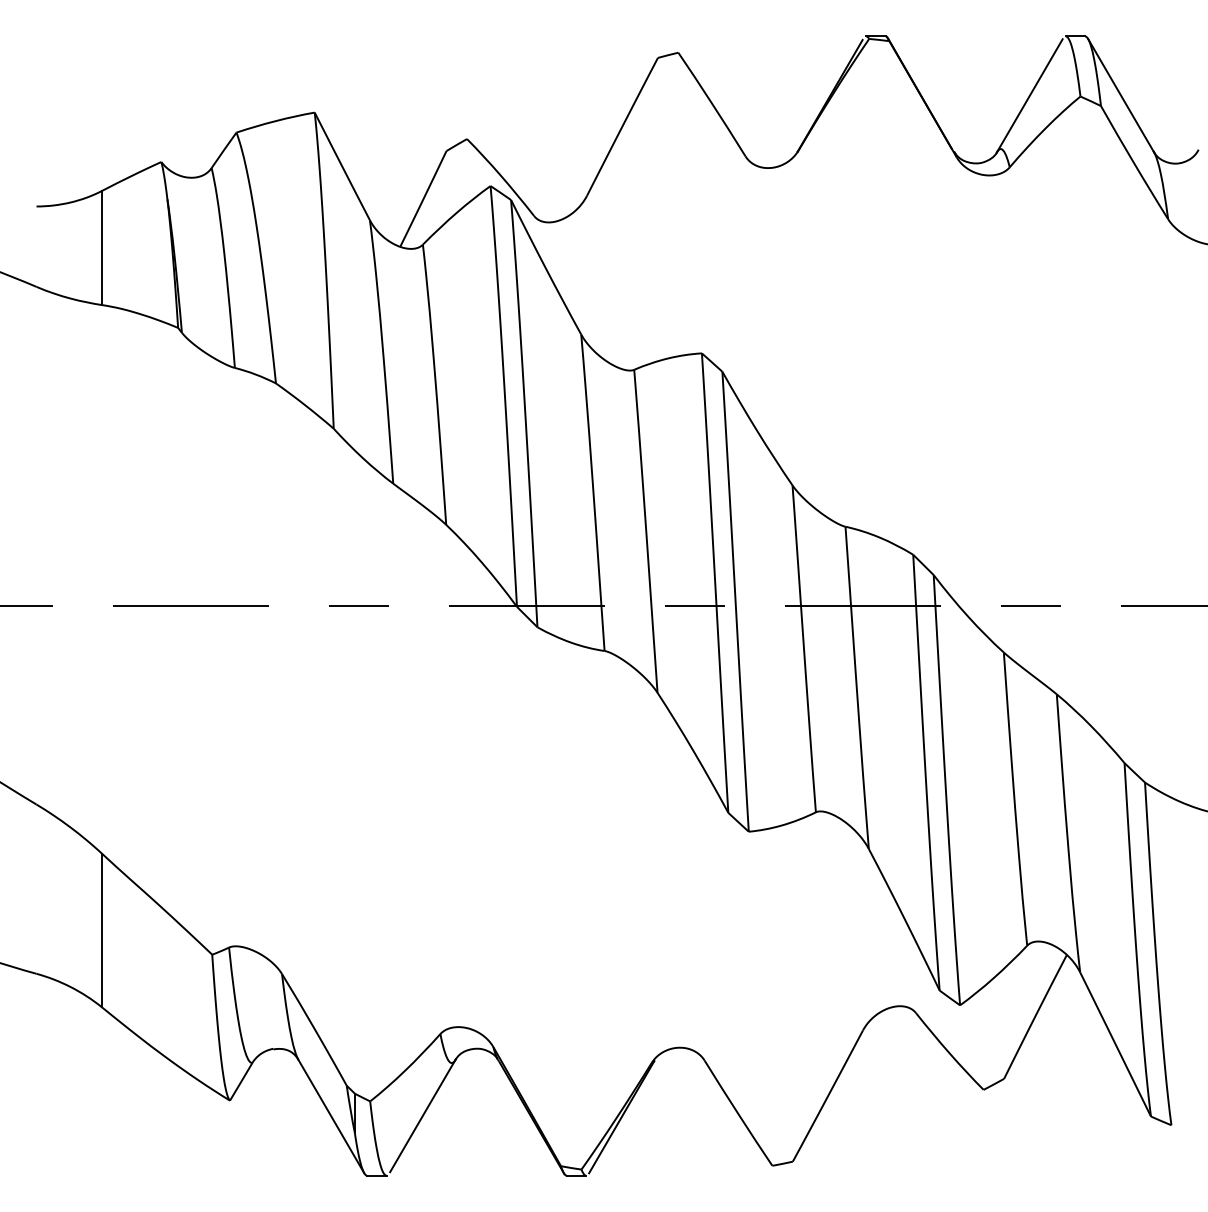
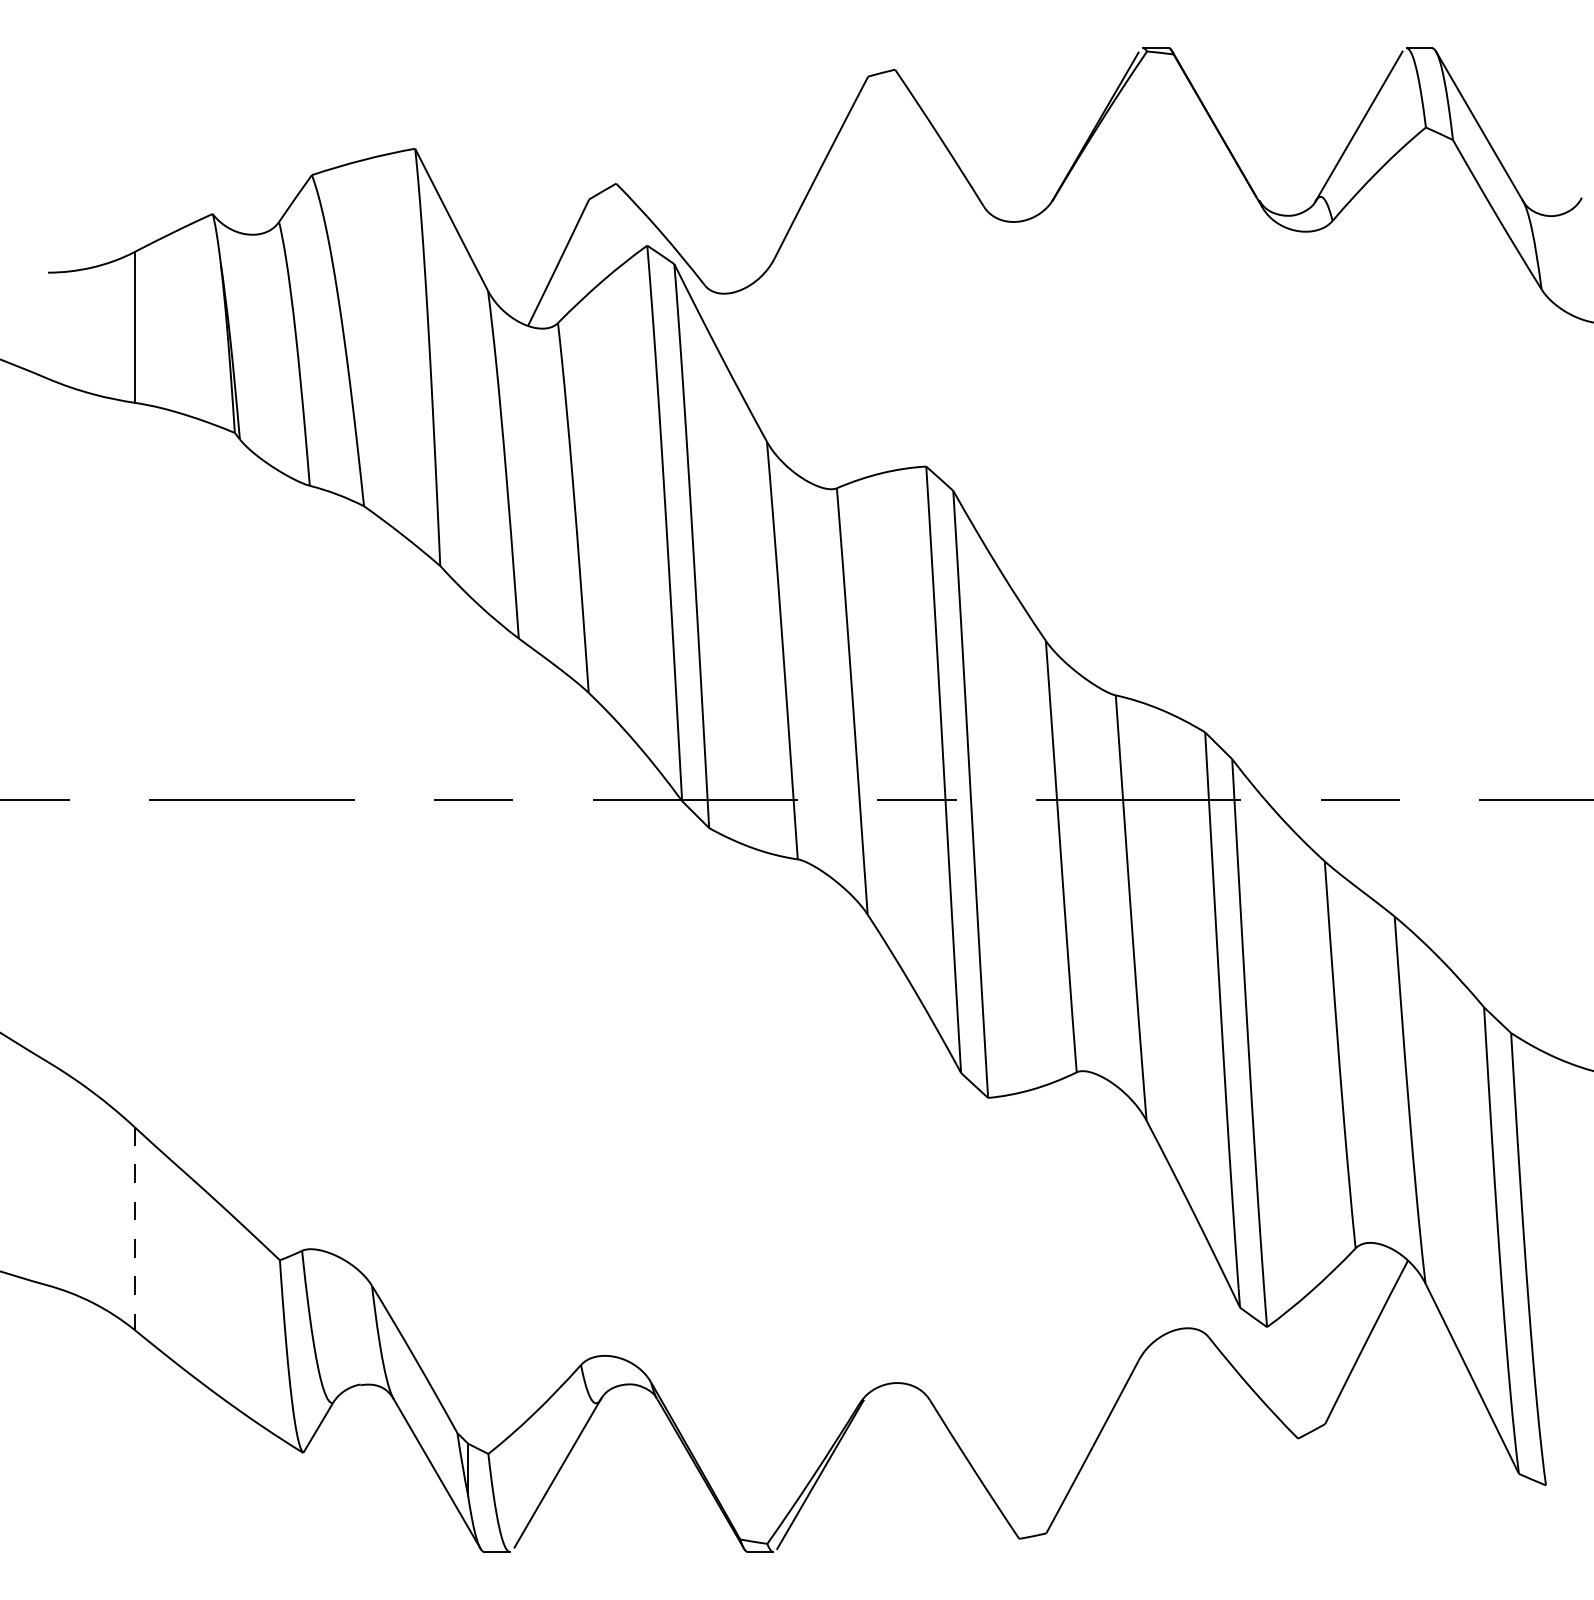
line: (102, 930) -> (134, 1228), solid -> dashed

